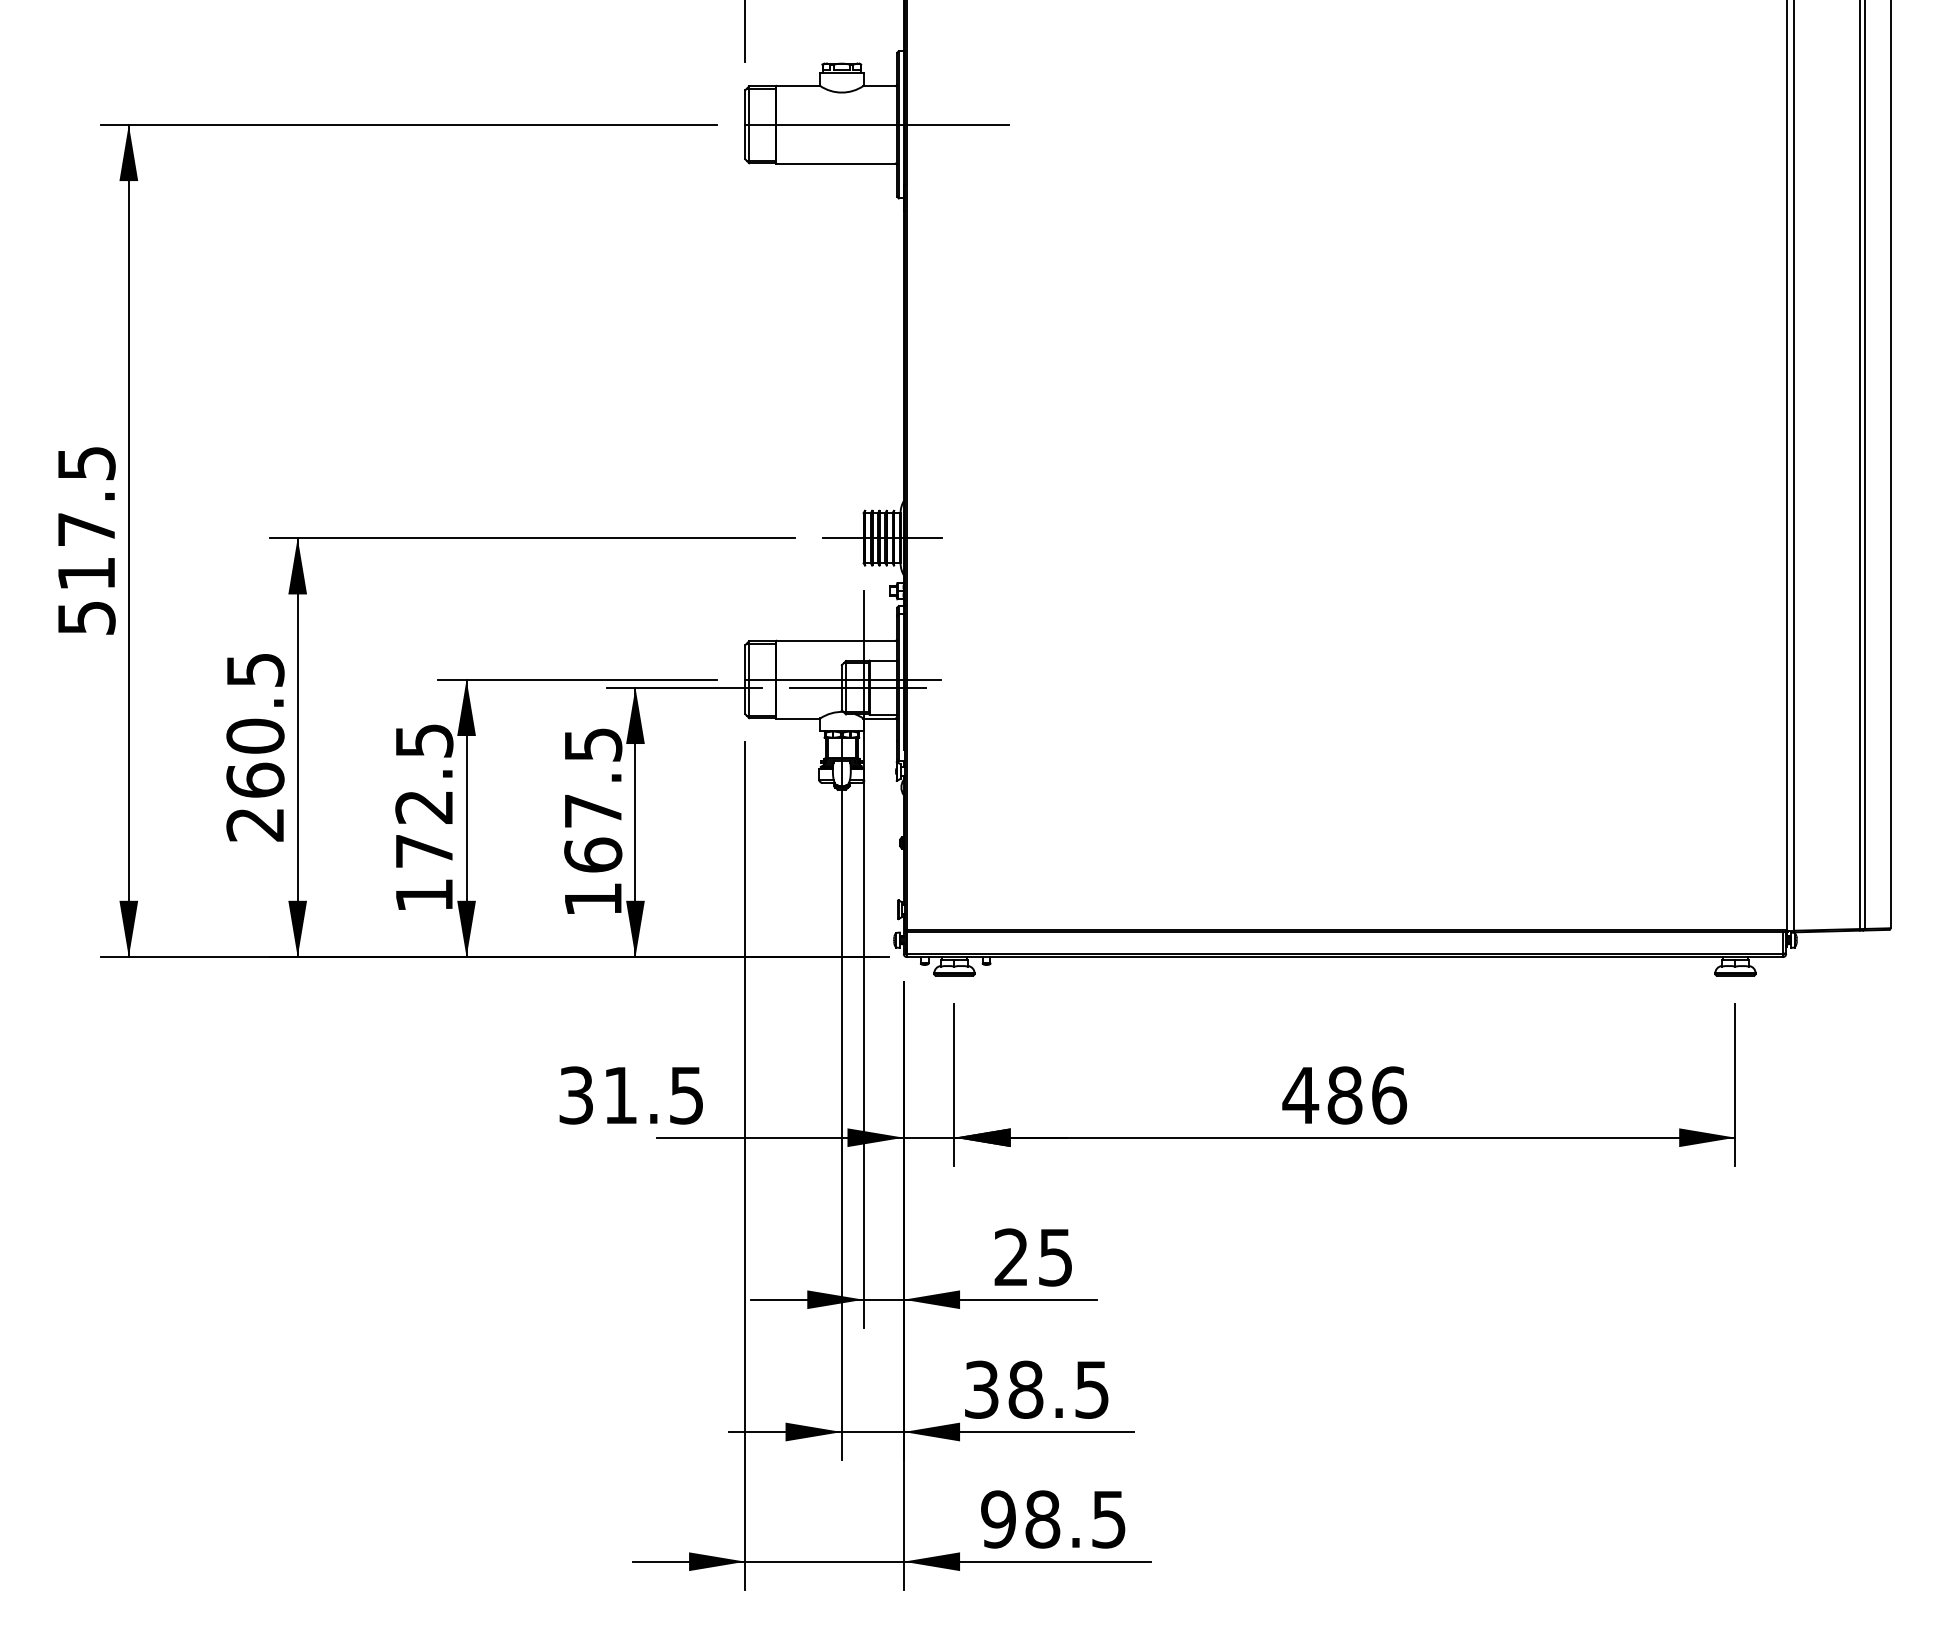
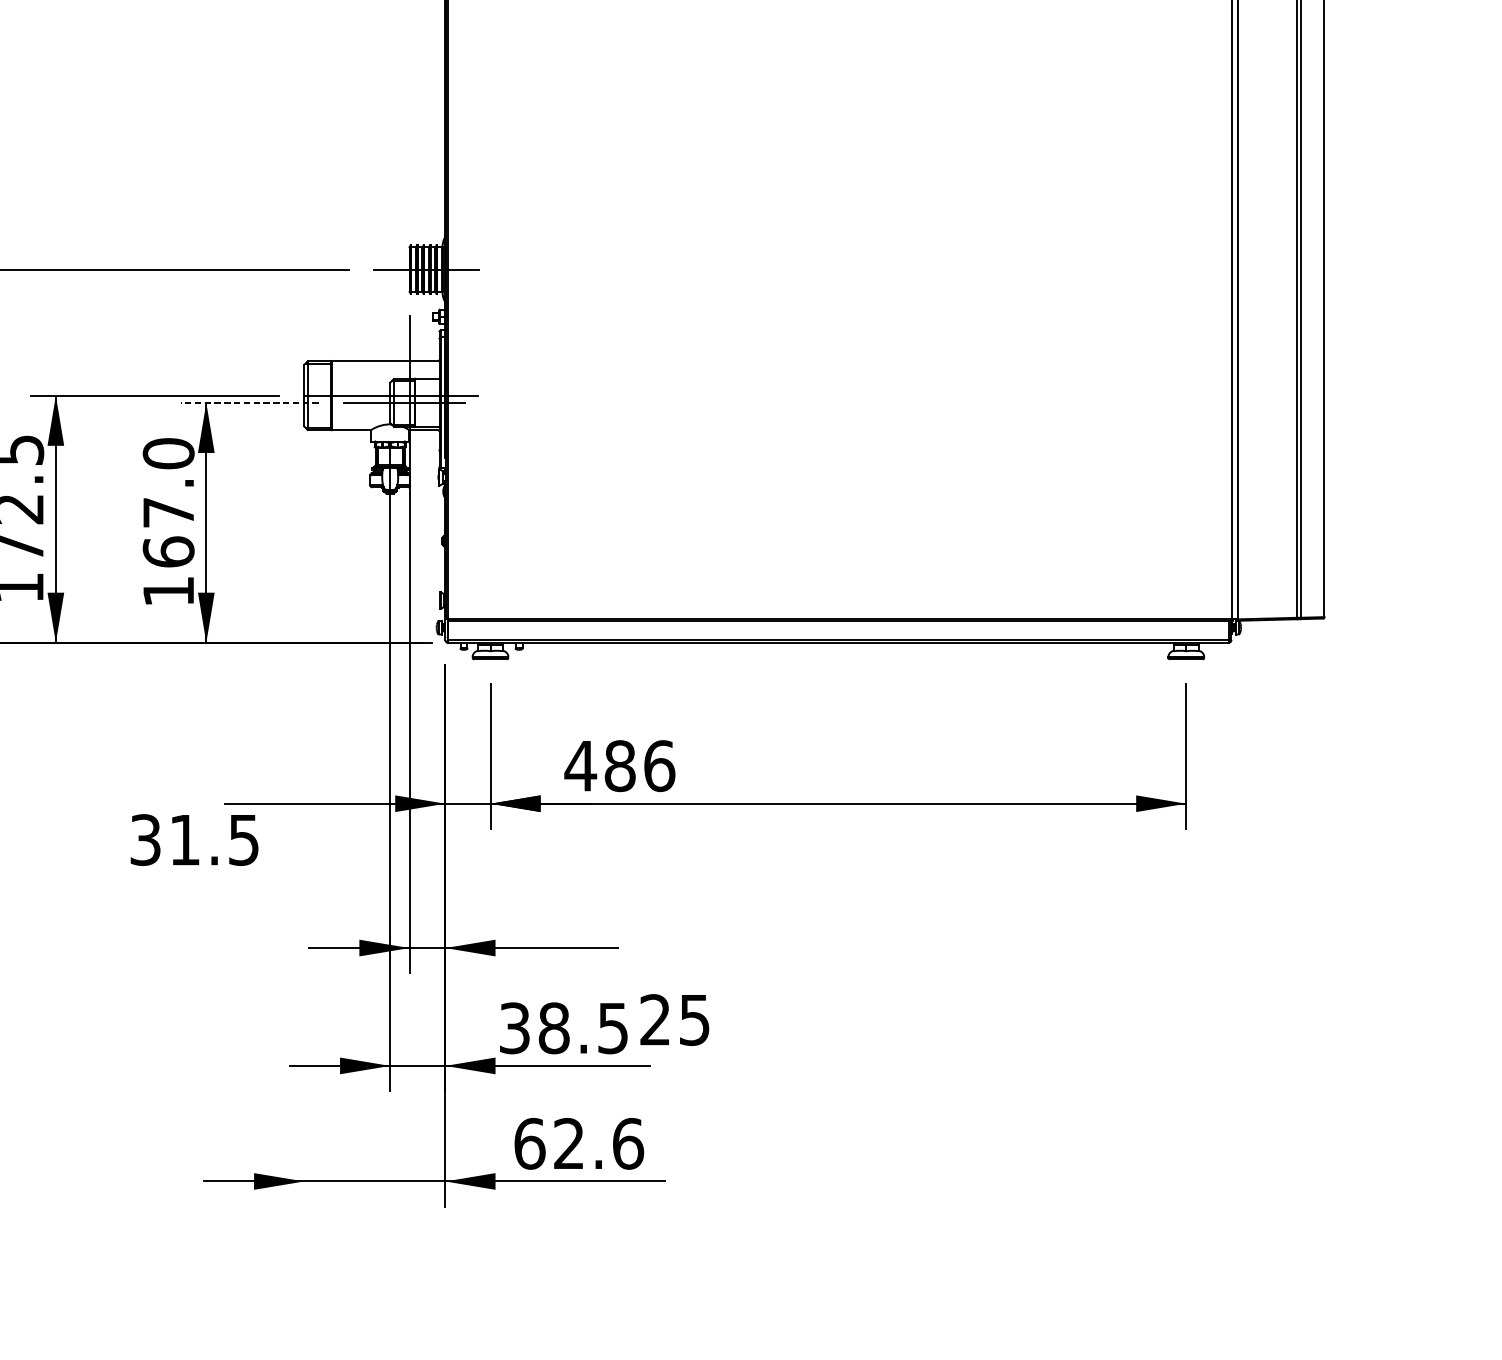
line: (683, 687) -> (249, 402), solid -> dashed
text: (593, 744) -> (168, 453), 167.5 -> 167.0
text: (630, 1095) -> (193, 840), moved
text: (1344, 1095) -> (619, 766), moved
line: (745, 1165) -> (304, 828), removed
text: (1032, 1257) -> (674, 1020), moved
text: (1053, 1519) -> (578, 1143), 98.5 -> 62.6

